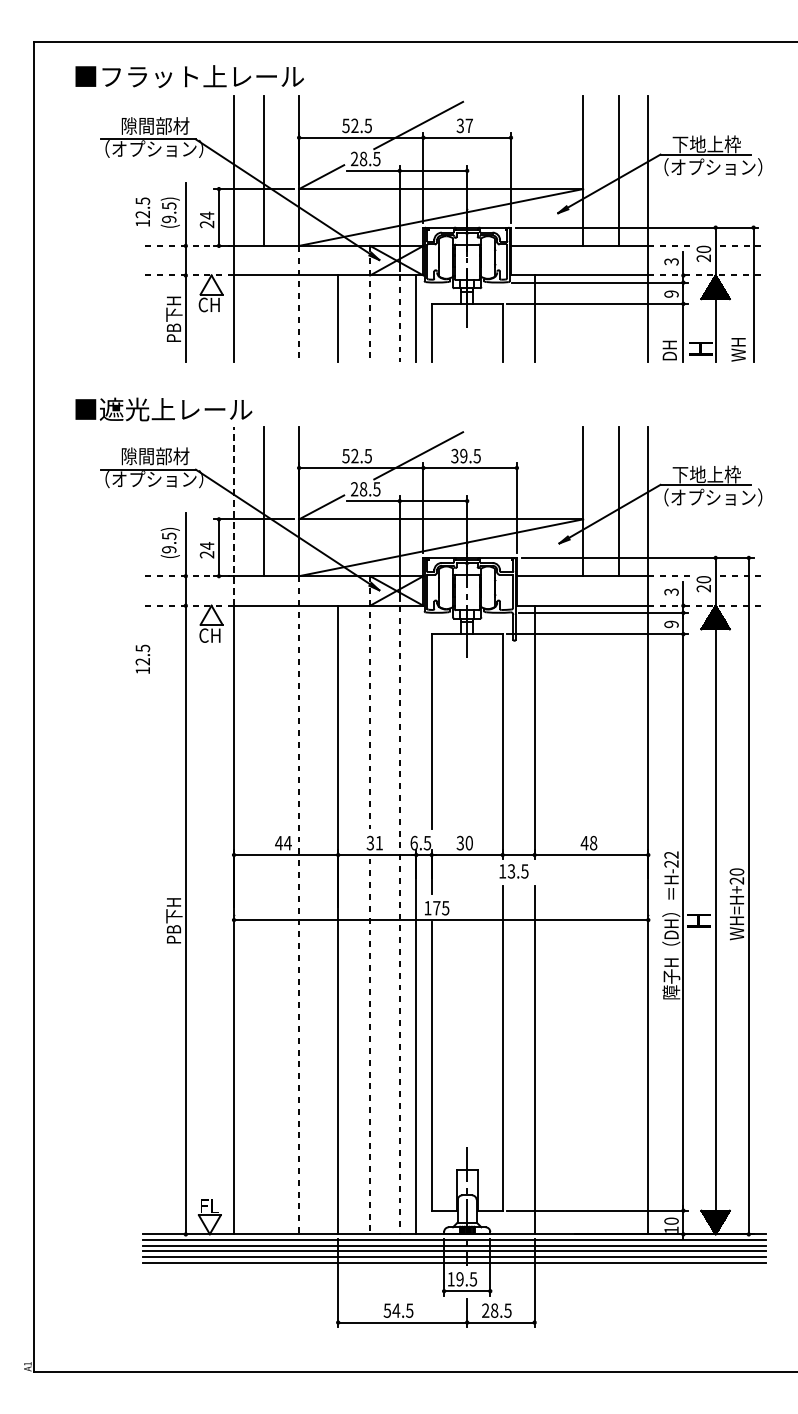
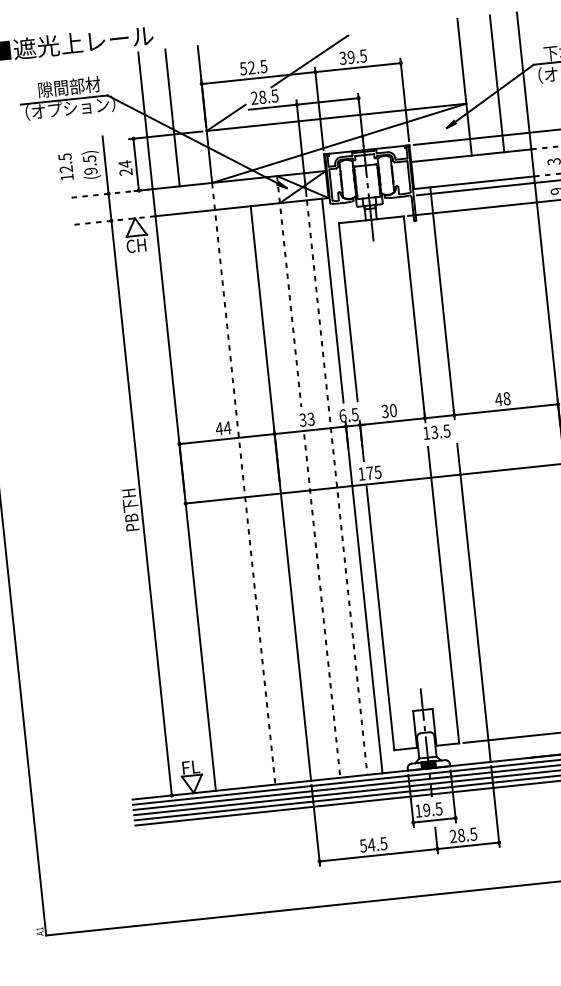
line: (234, 516) -> (147, 134), dashed -> solid
text: (142, 658) -> (65, 166), moved
line: (416, 716) -> (332, 299), added
text: (378, 842) -> (310, 418), 31 -> 33

